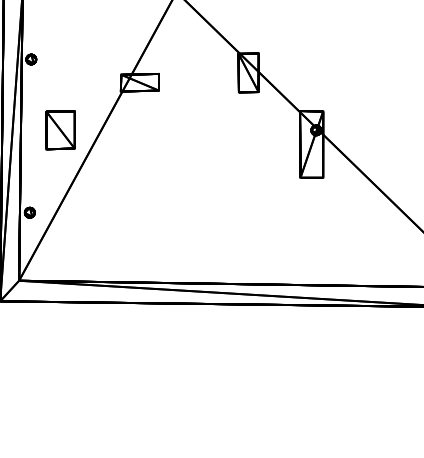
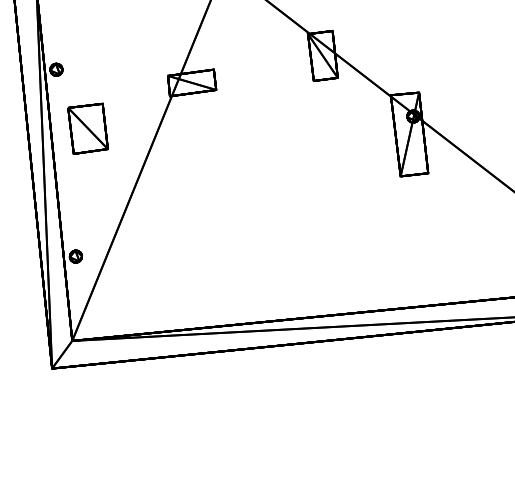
part: (60, 130) -> (88, 129), moved

